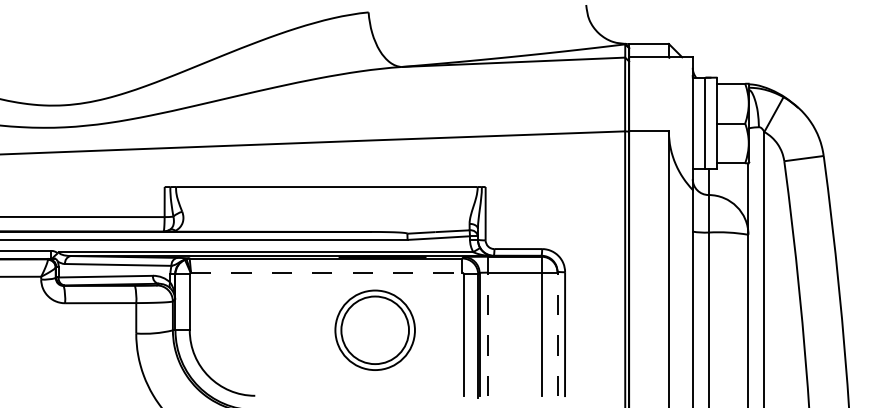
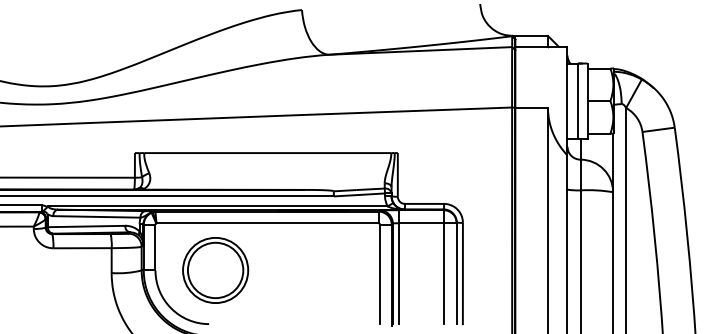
line: (326, 272) -> (267, 223), dashed -> solid
part: (374, 329) -> (215, 269), moved
line: (487, 334) -> (399, 273), dashed -> solid
line: (557, 334) -> (456, 273), dashed -> solid

